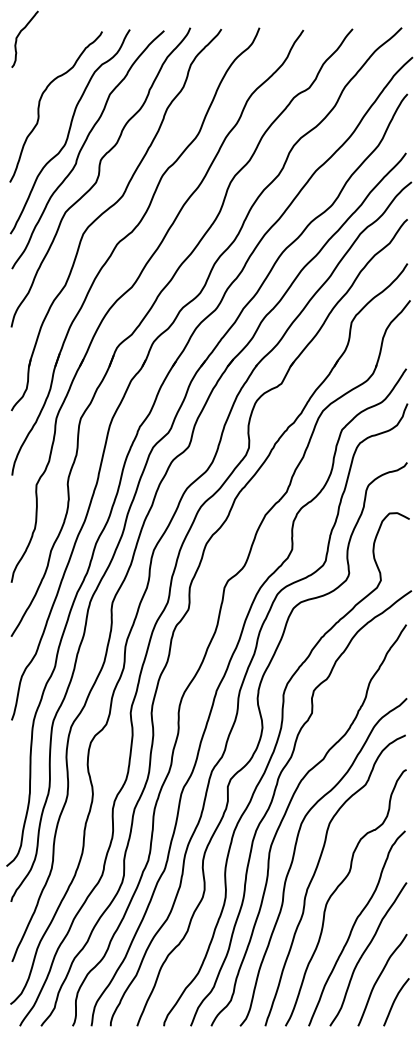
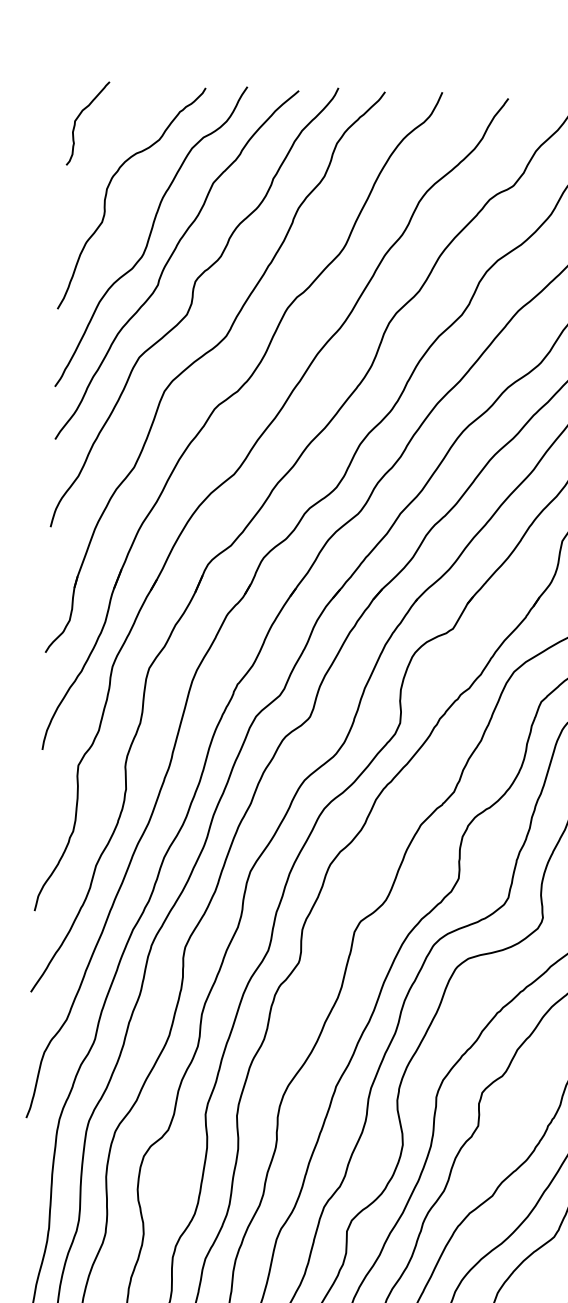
curve: (19, 35) -> (79, 117), moved

